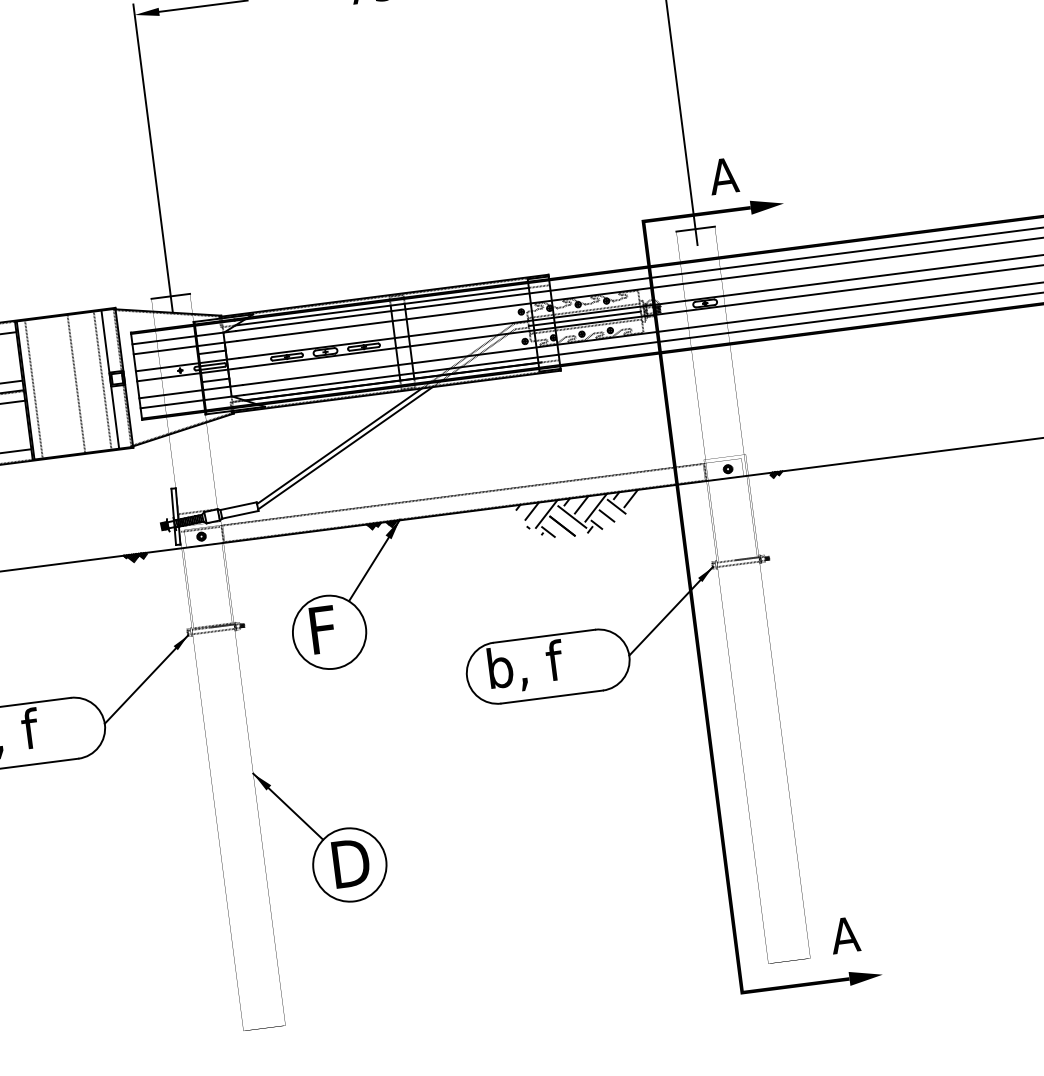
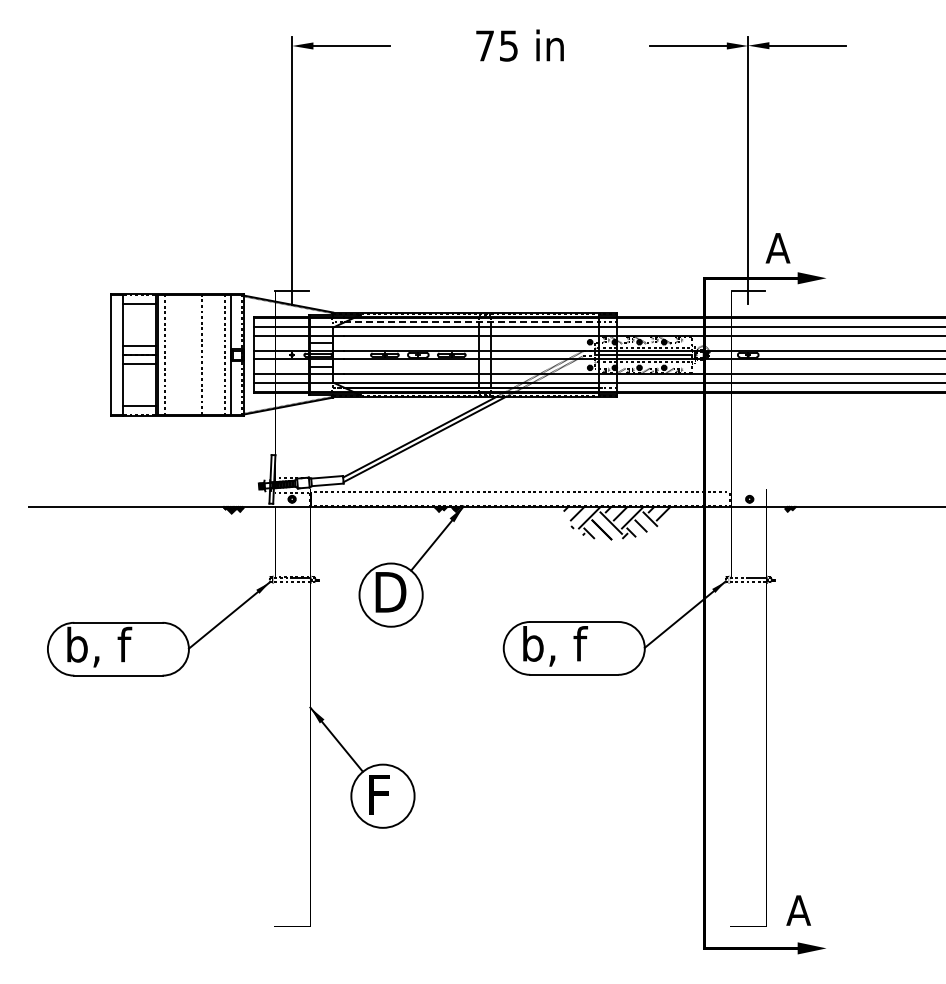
line: (383, 306) -> (472, 322), solid -> dashed
text: (328, 629) -> (390, 592), F -> D
text: (351, 862) -> (384, 794), D -> F

